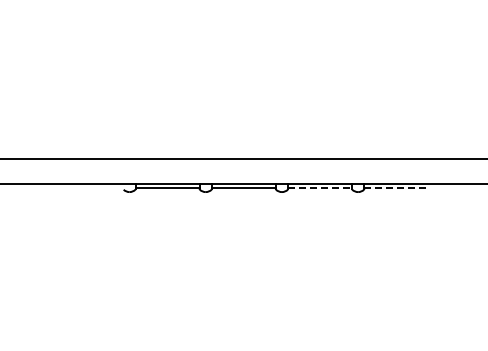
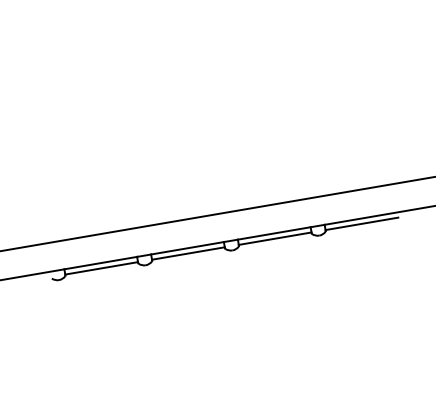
line: (320, 188) -> (275, 238), dashed -> solid
line: (396, 188) -> (362, 224), dashed -> solid

